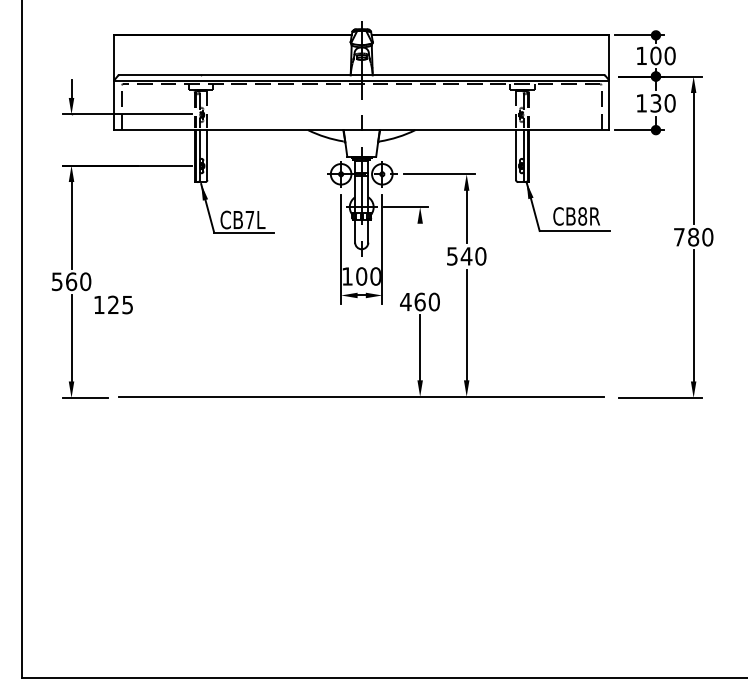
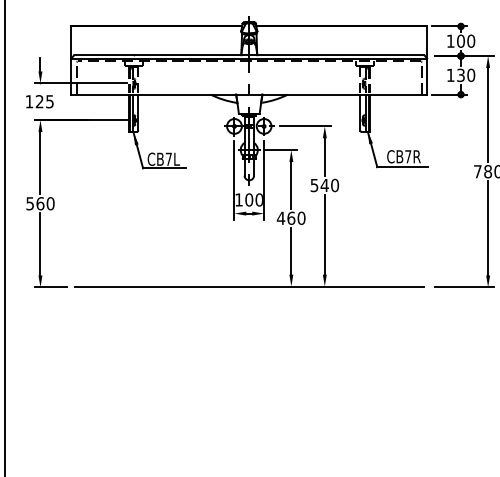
text: (582, 216) -> (408, 156), CB8R -> CB7R
line: (420, 255) -> (291, 184), added
text: (113, 304) -> (39, 101), moved

